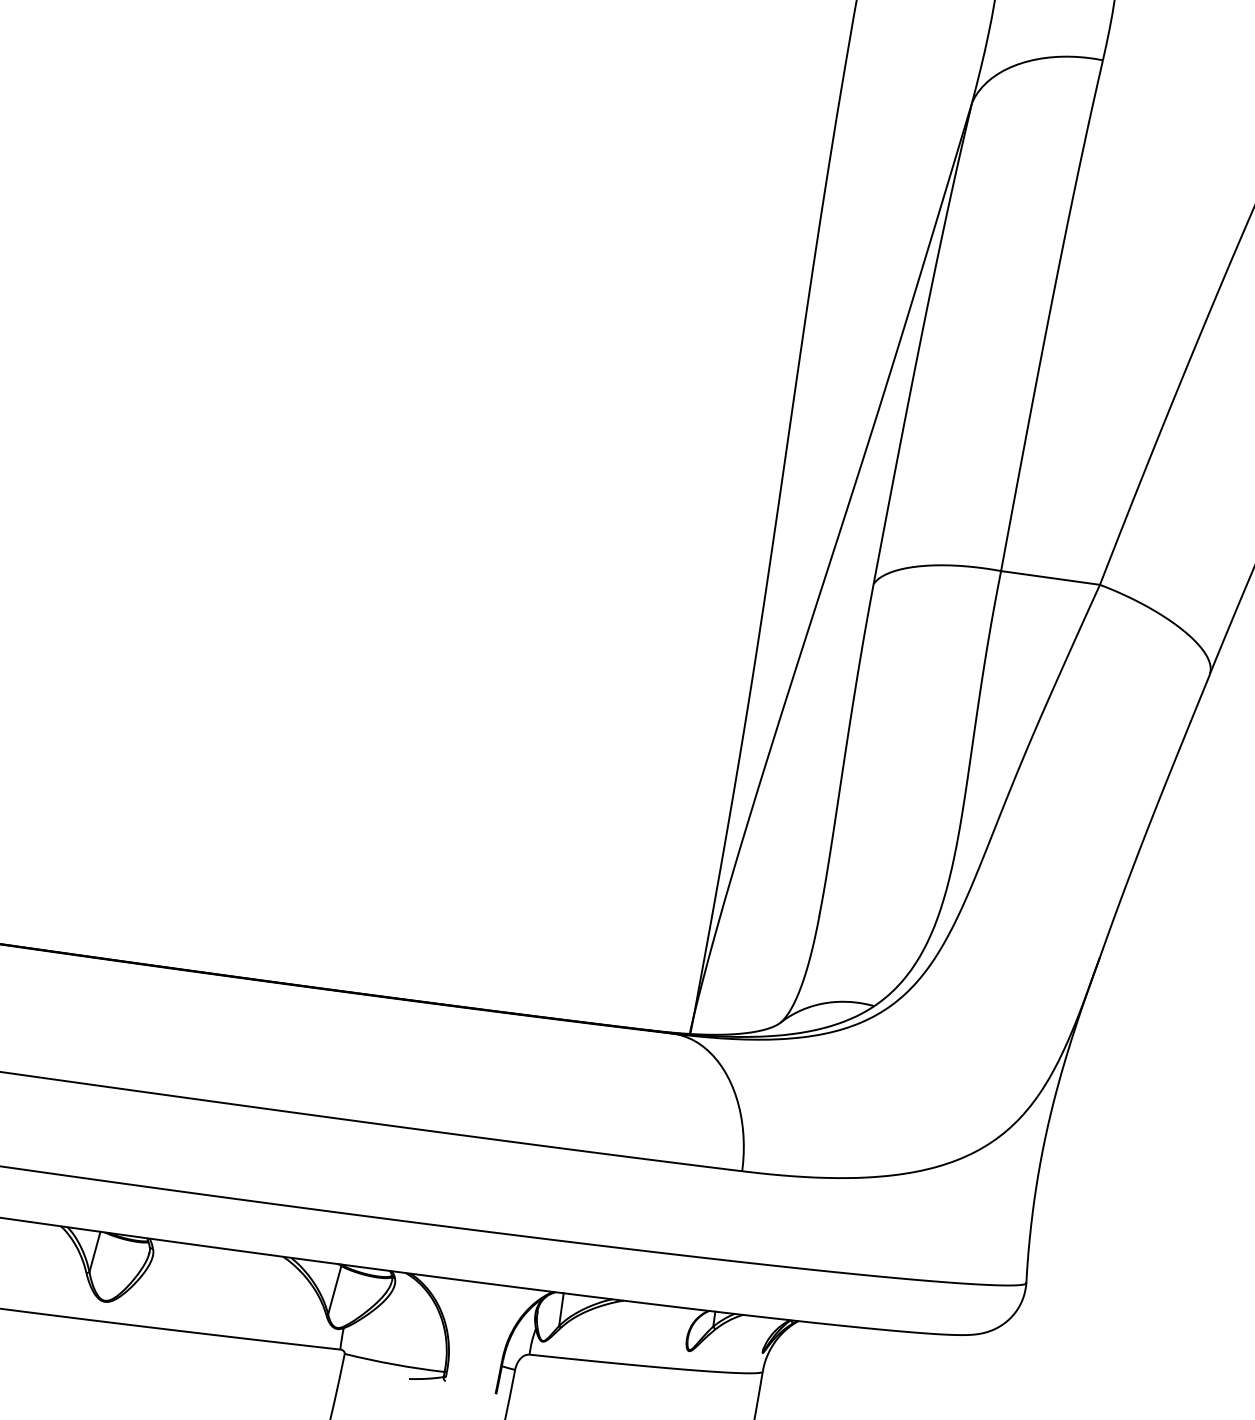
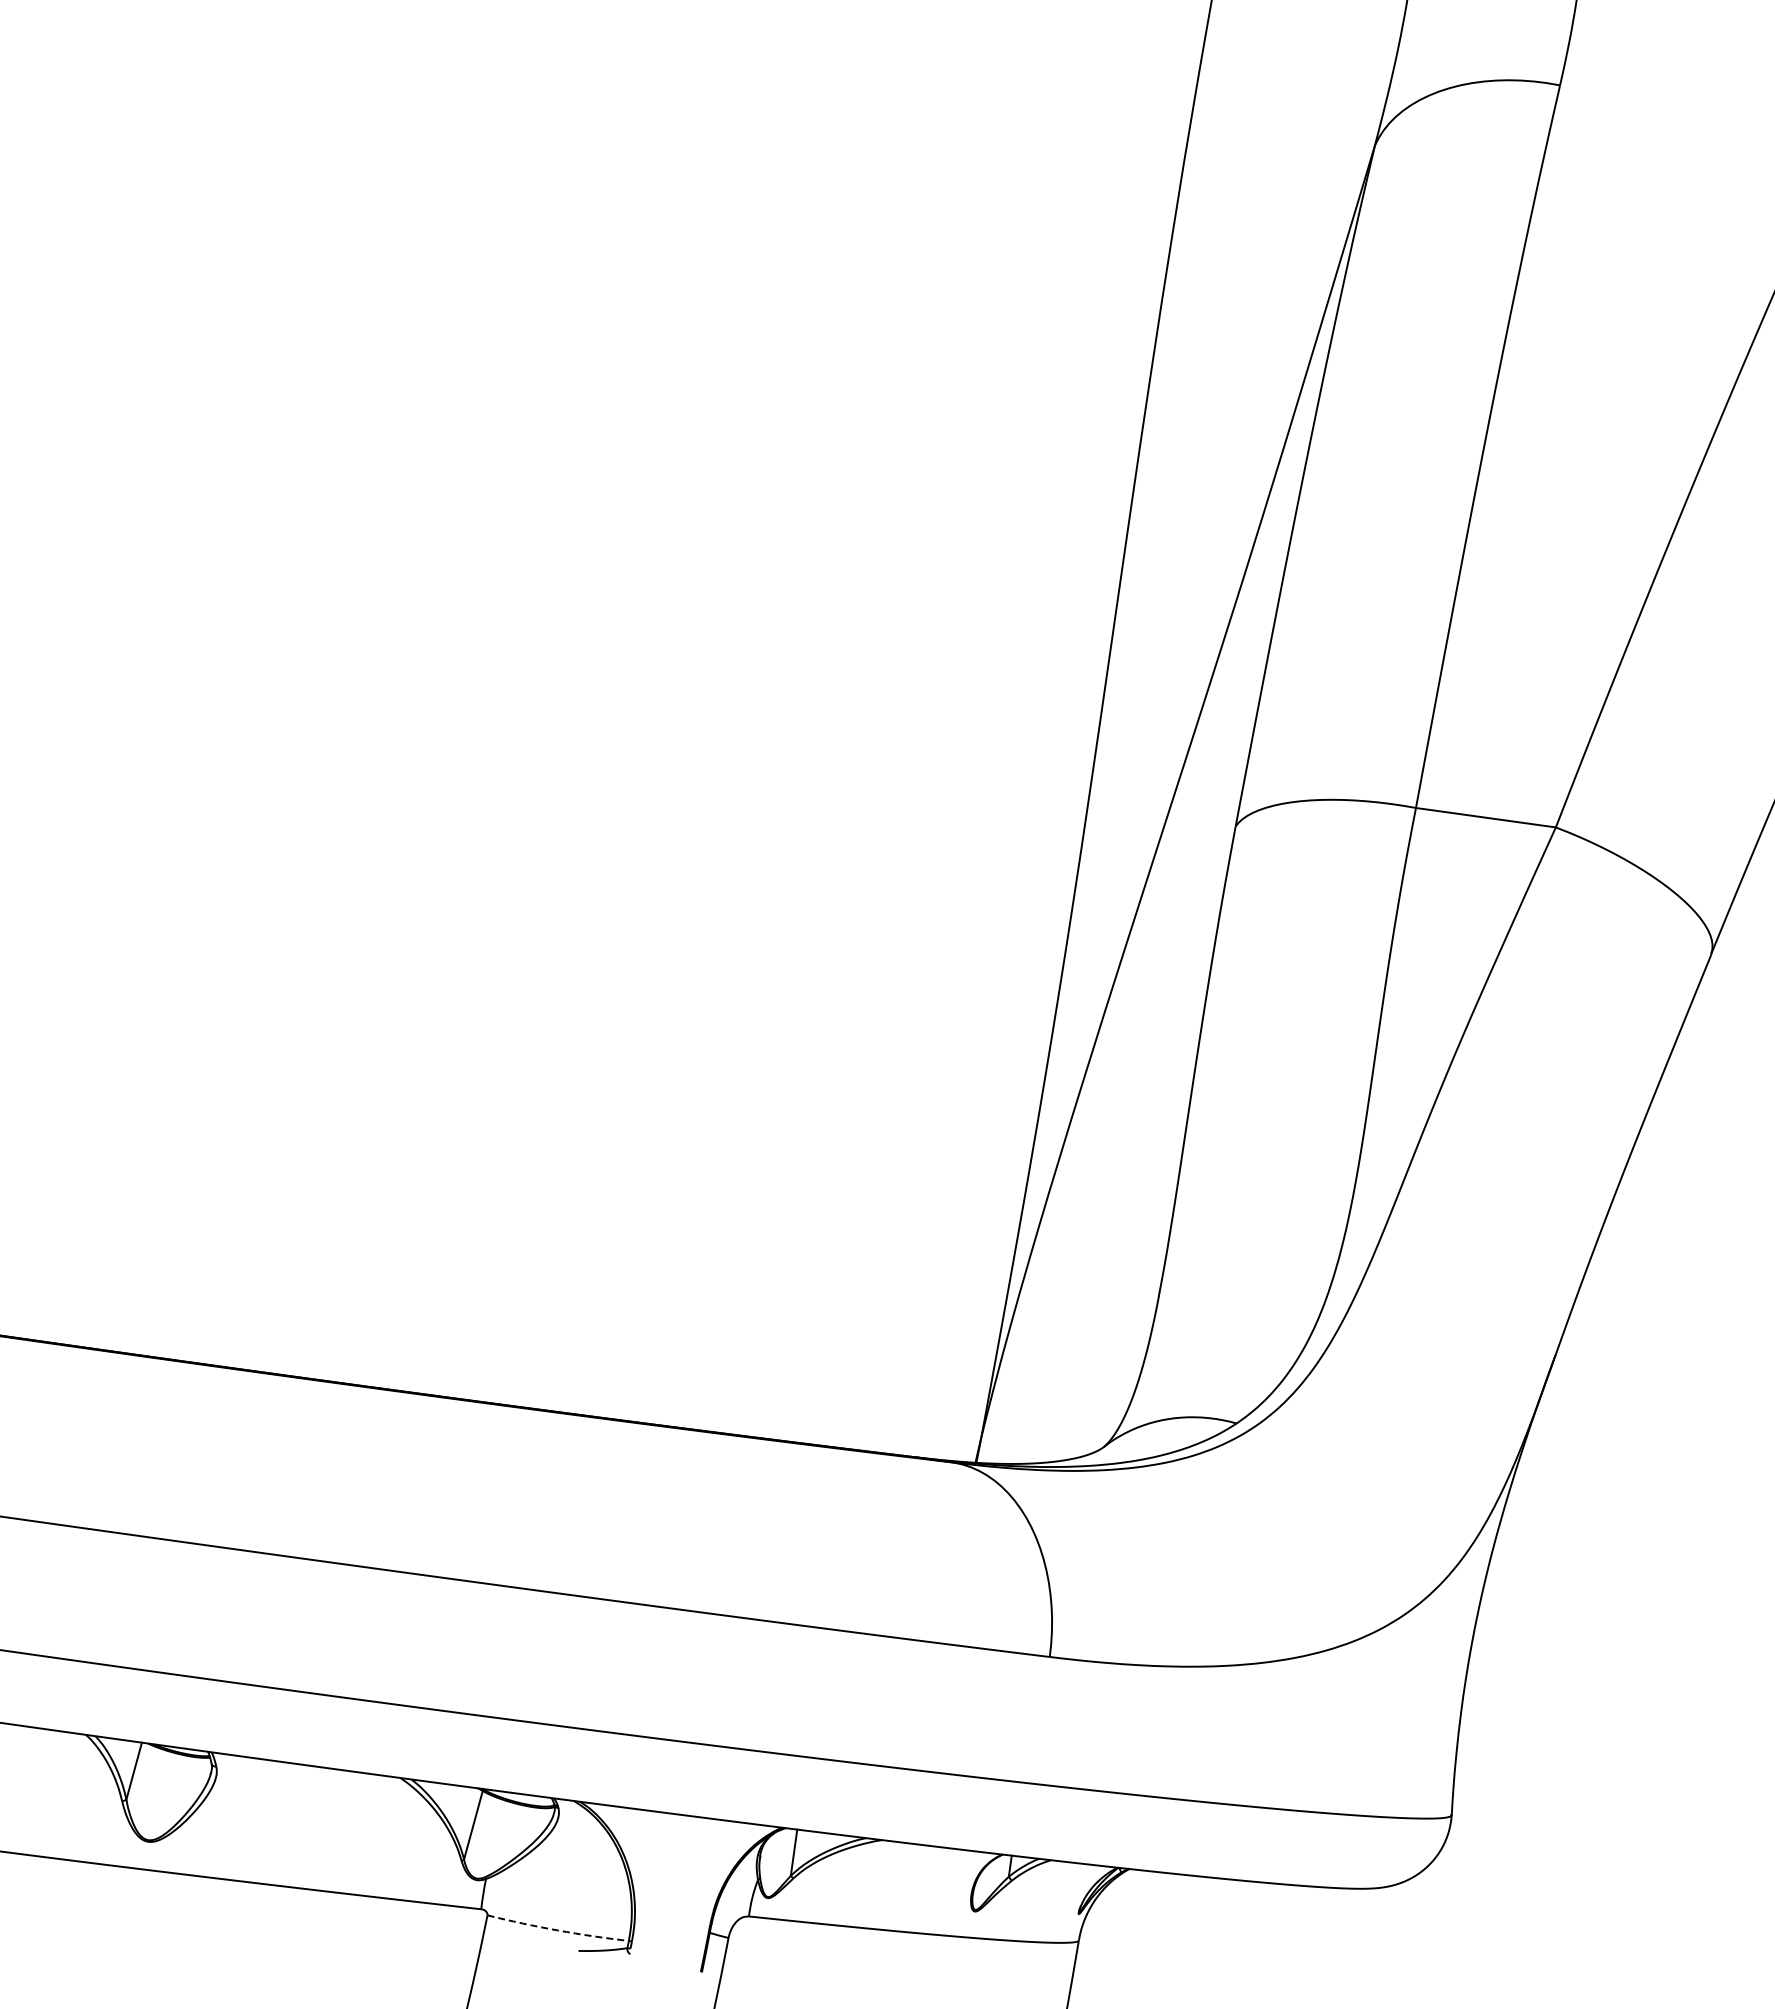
arc: (394, 1364) -> (557, 1930), solid -> dashed

